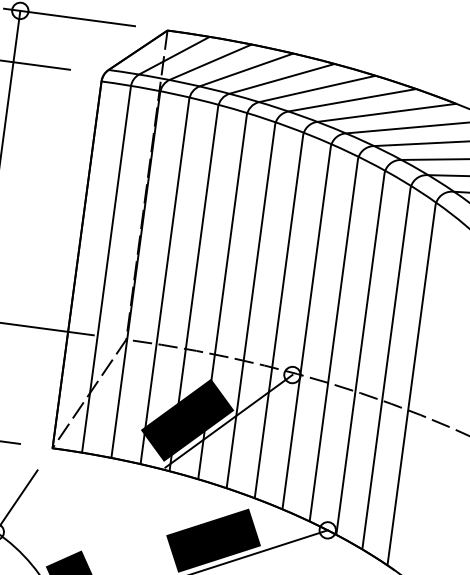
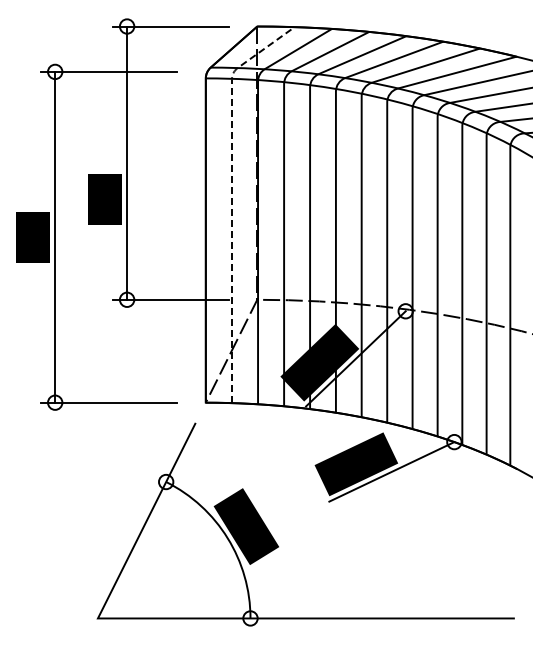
line: (112, 217) -> (231, 195), solid -> dashed

